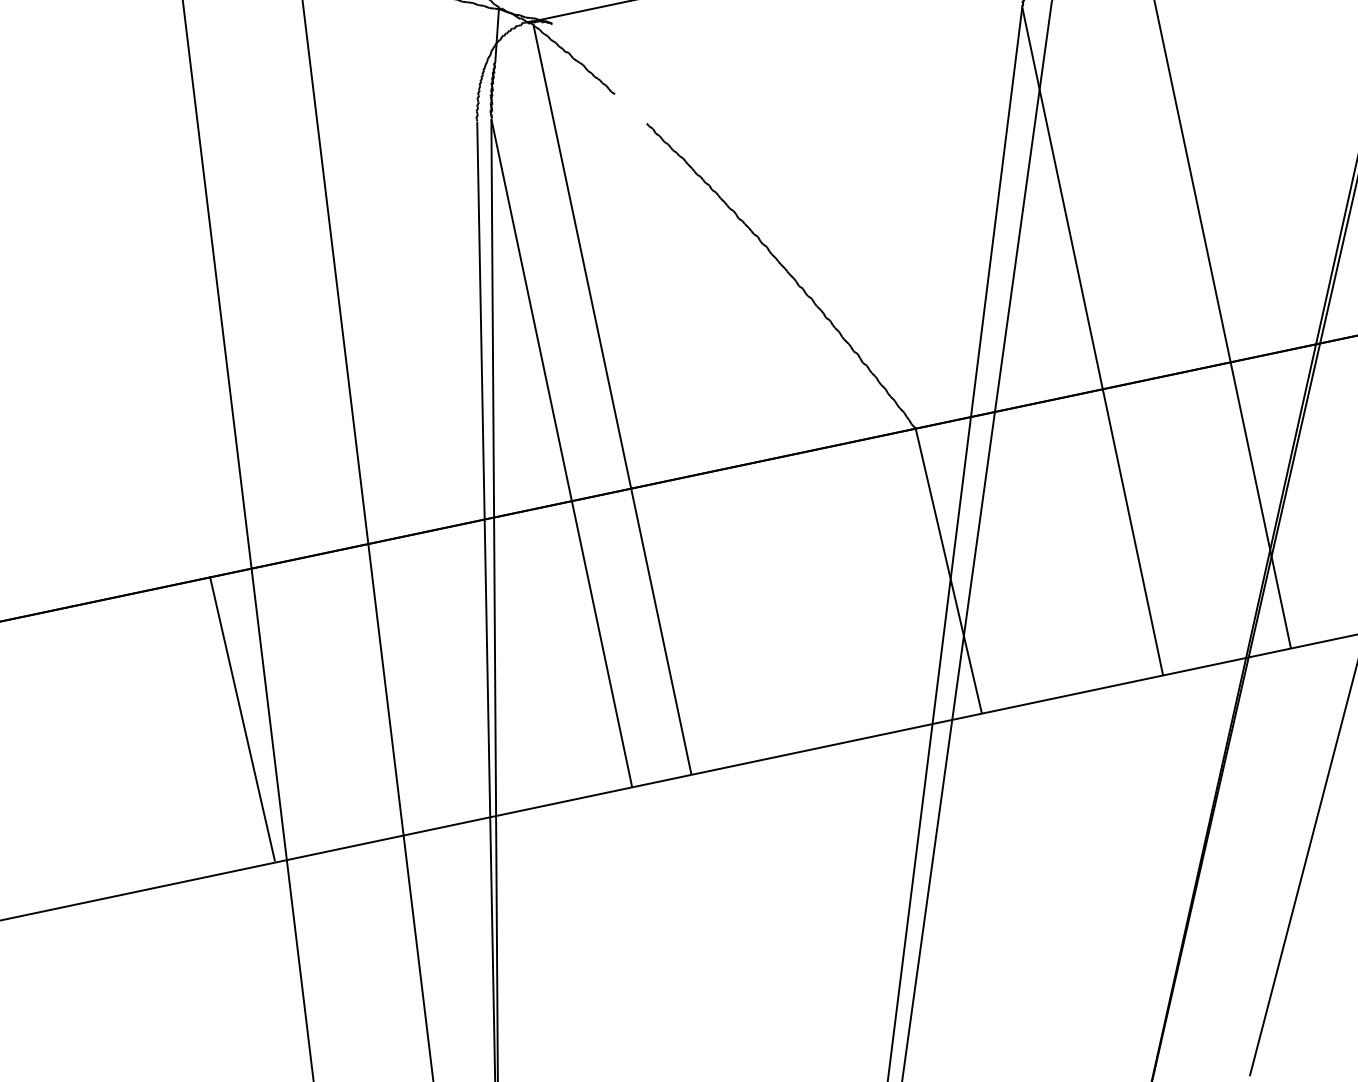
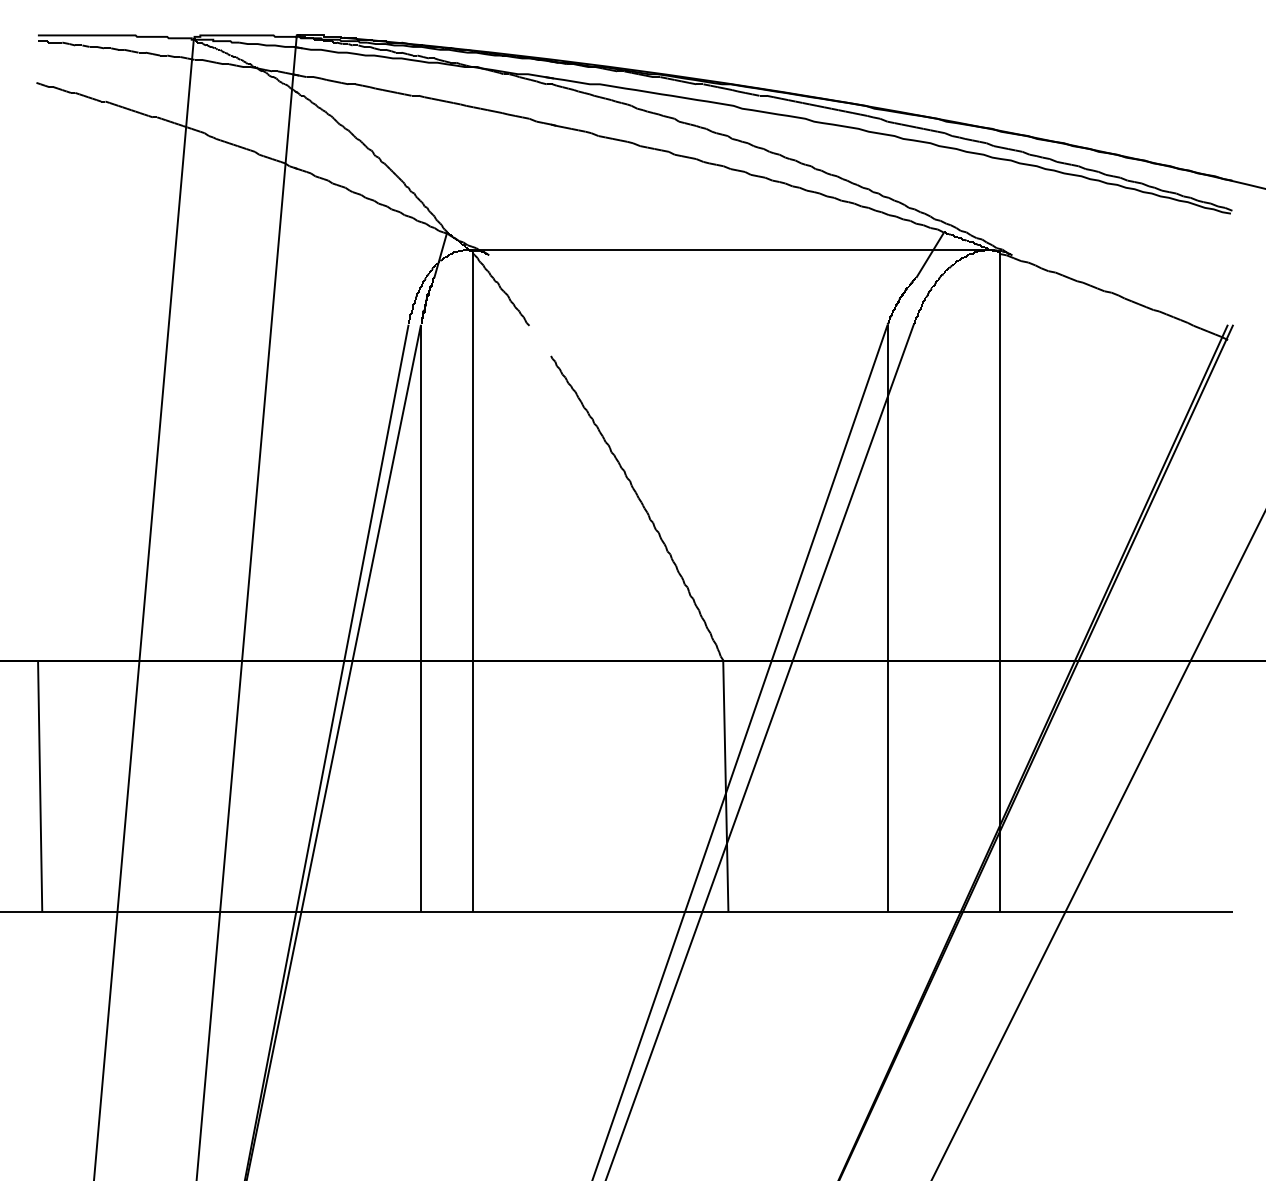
line: (242, 718) -> (40, 786), moved

